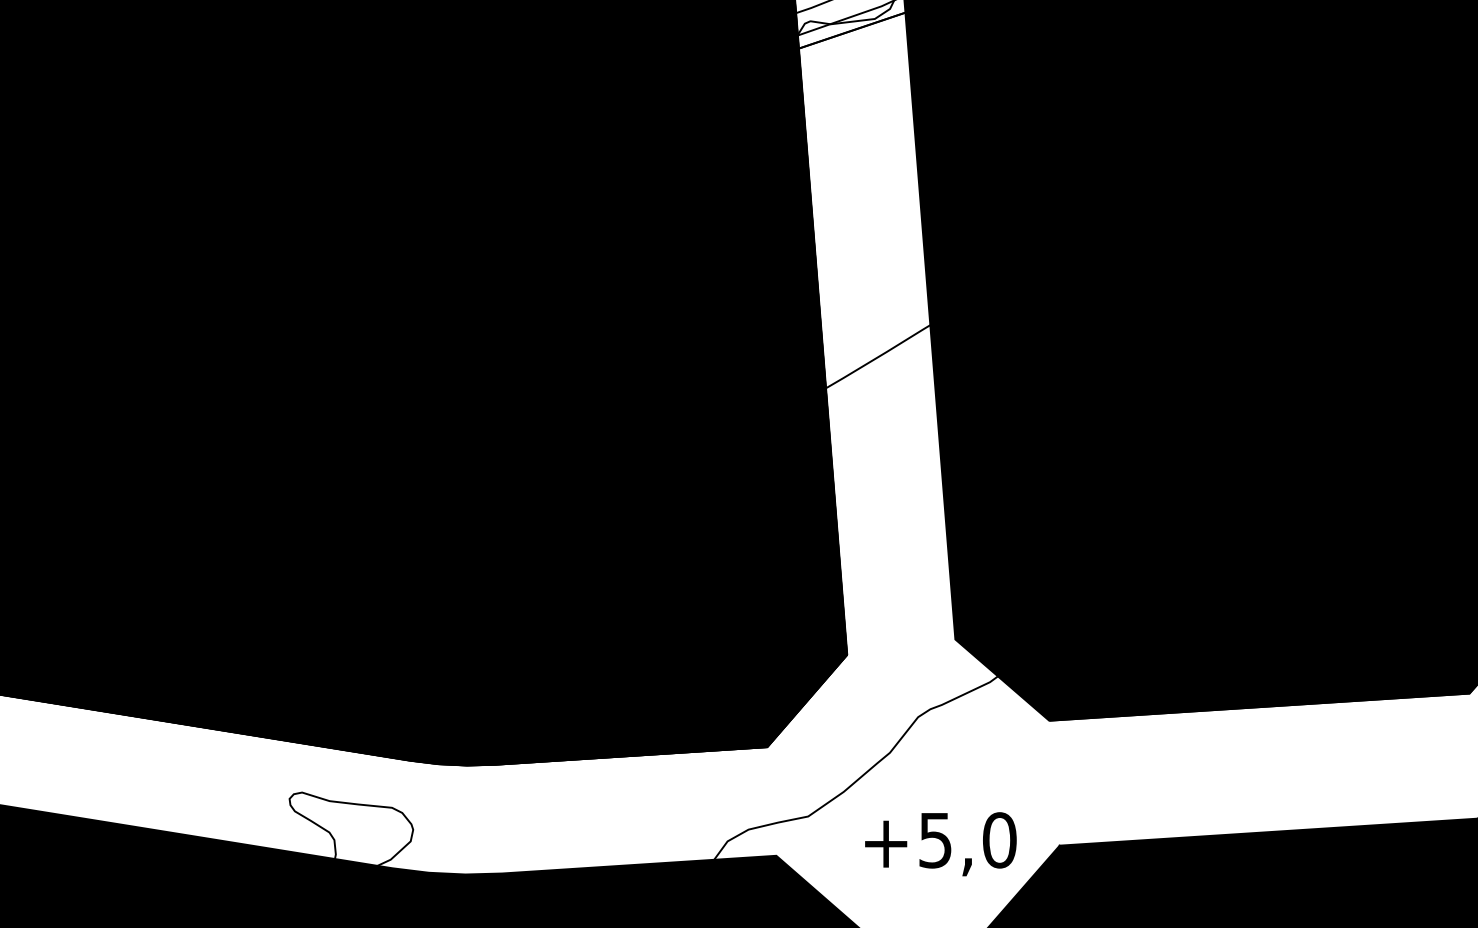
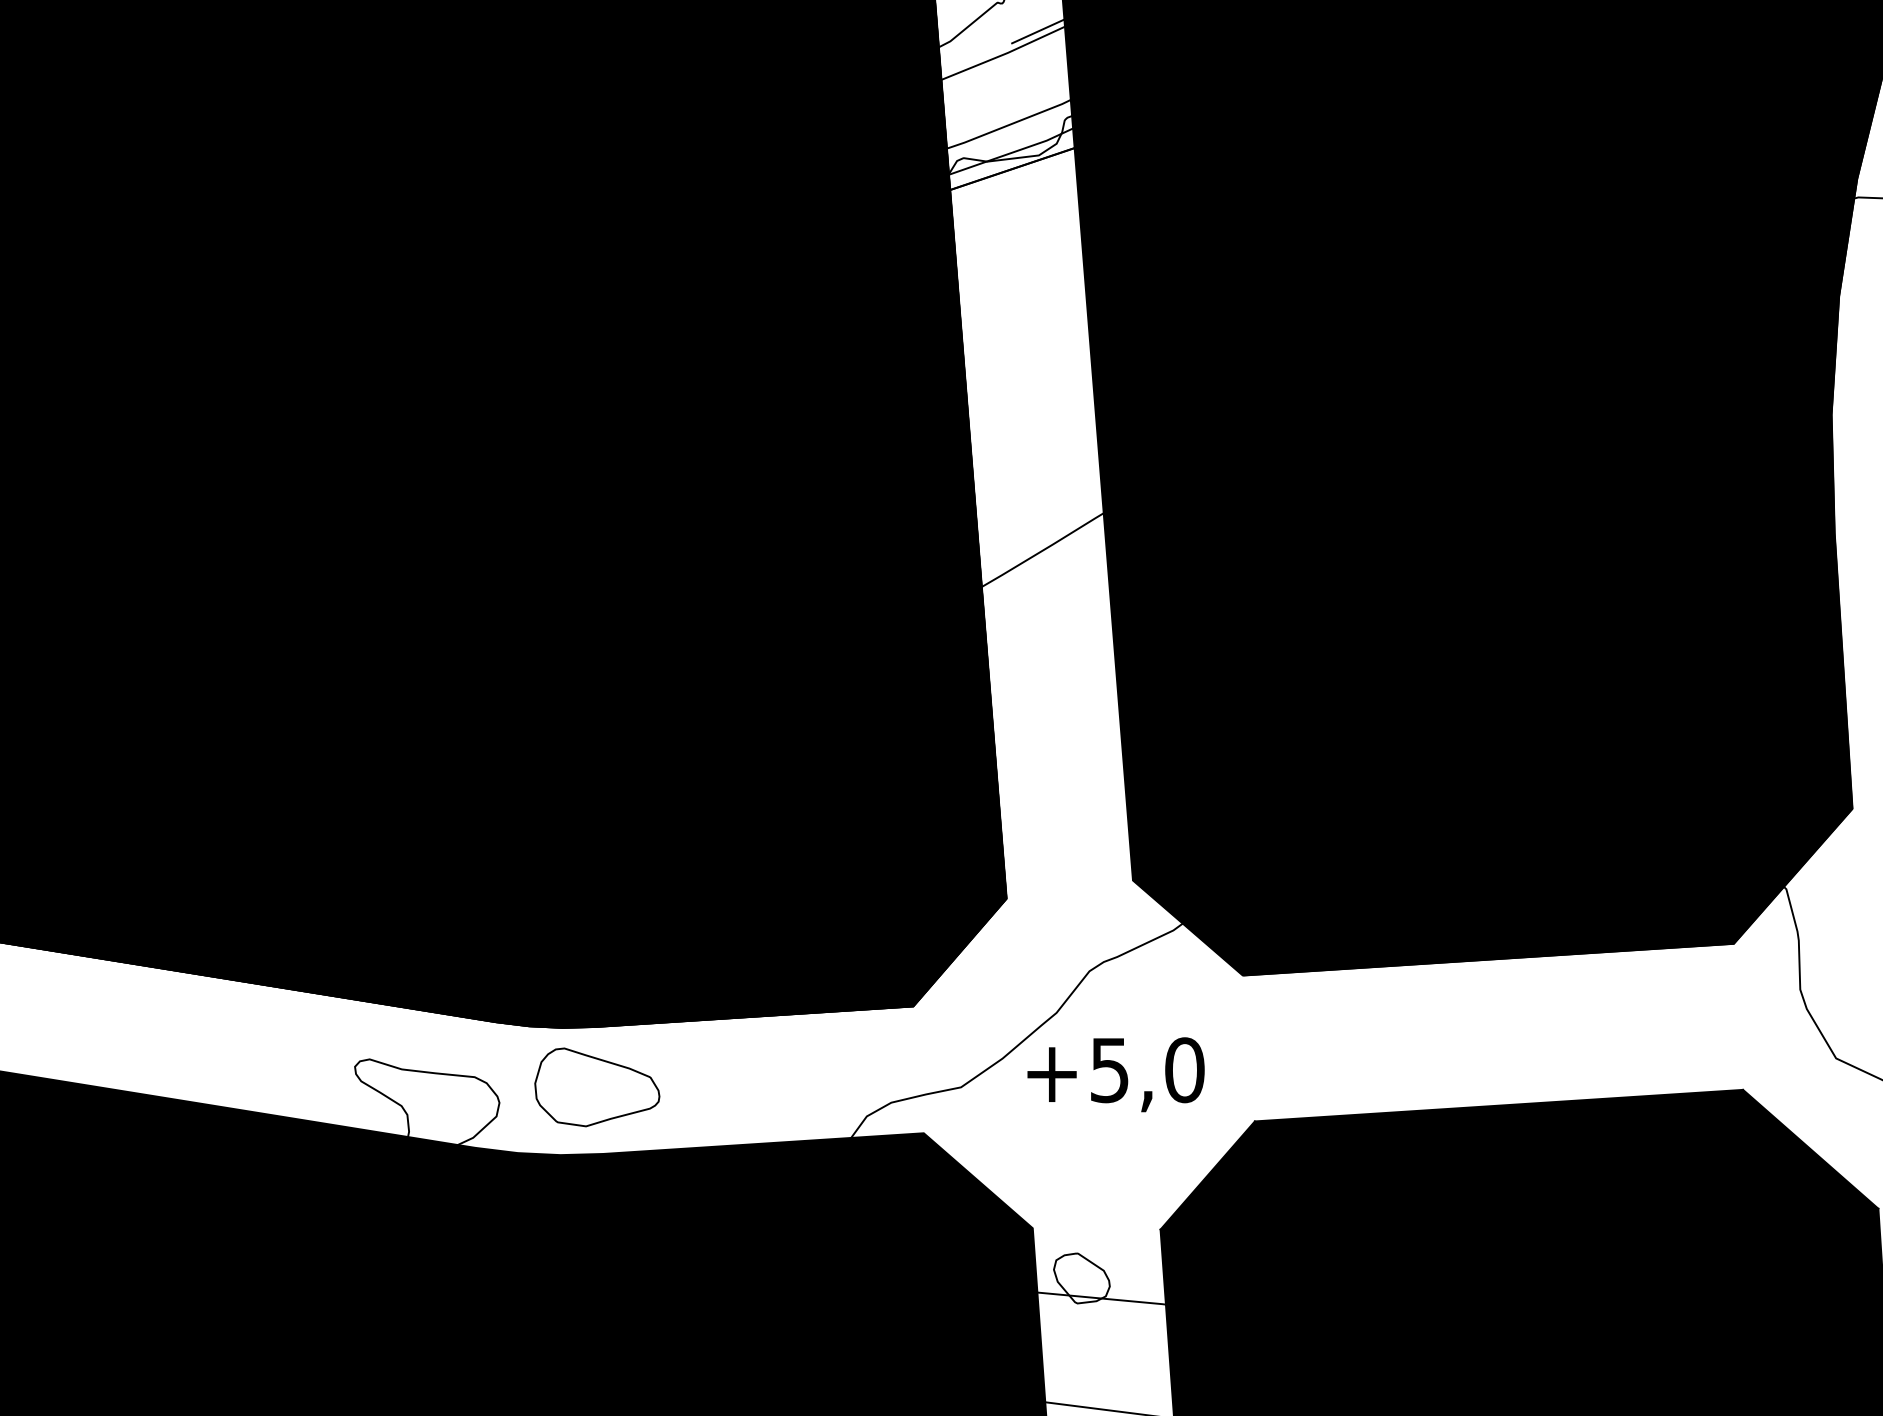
part: (497, 816) -> (597, 1087), added
text: (940, 844) -> (1115, 1074), moved

